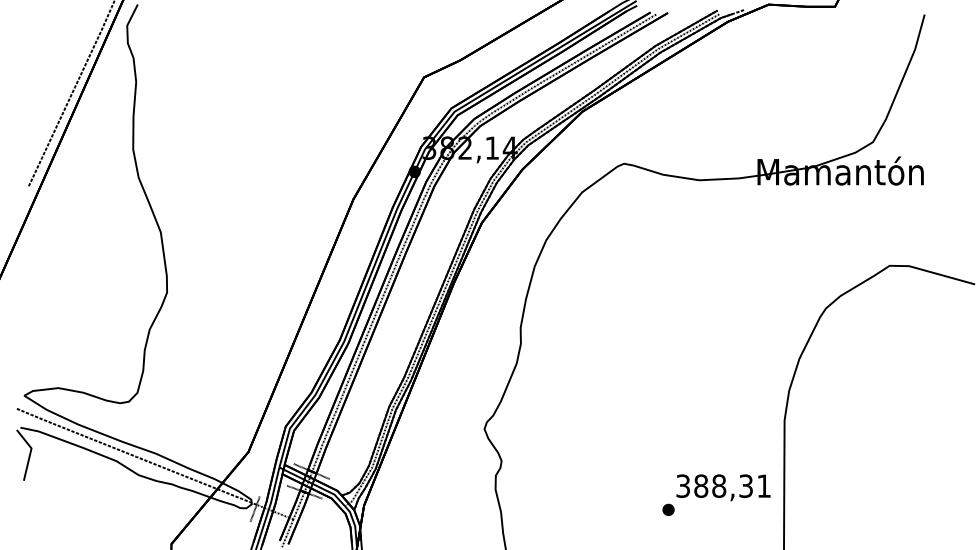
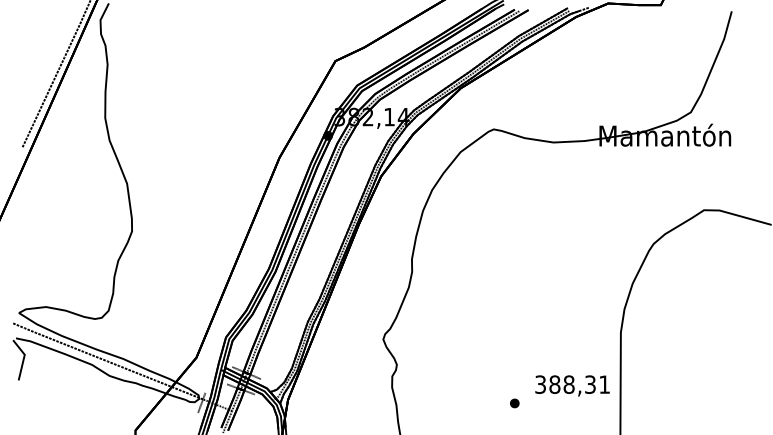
part: (668, 509) -> (514, 403), moved

